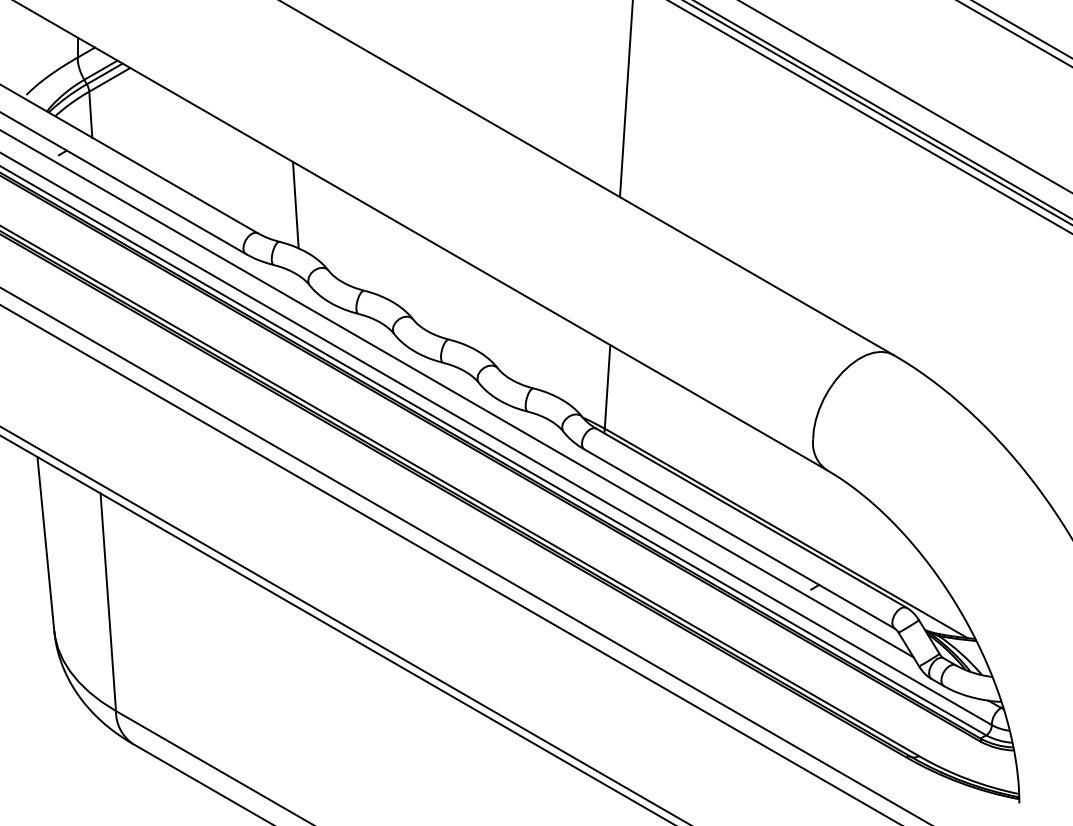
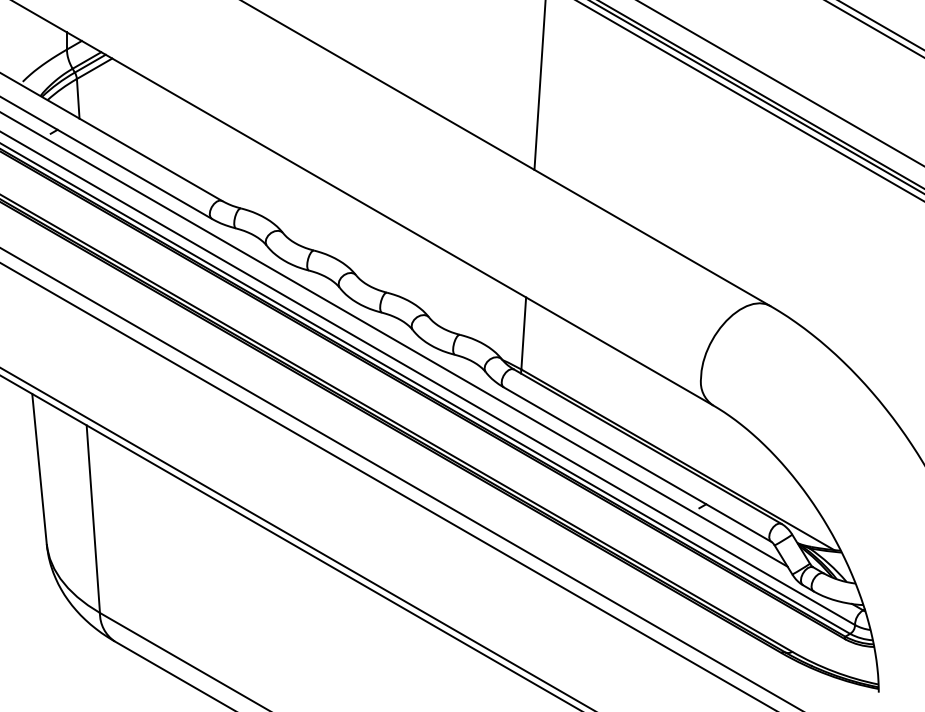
line: (295, 204) -> (254, 176), removed

